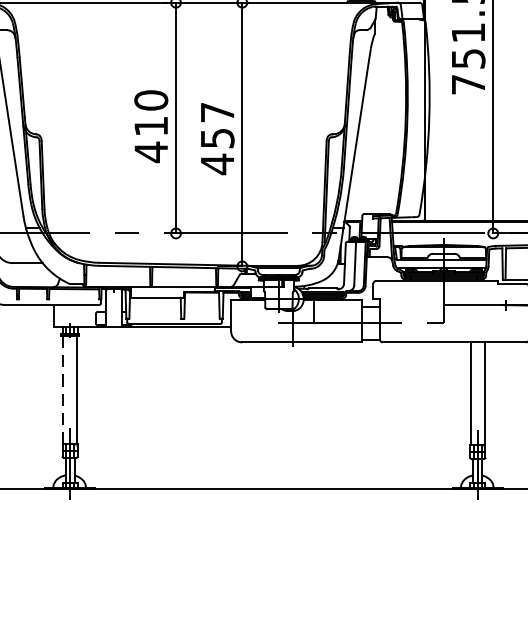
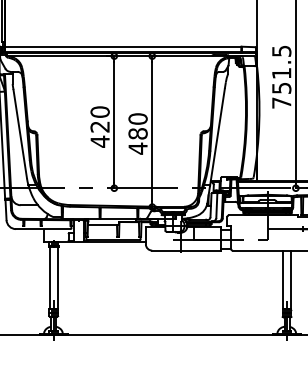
text: (150, 125) -> (99, 126), 410 -> 420
text: (216, 125) -> (137, 126), 457 -> 480
line: (62, 389) -> (49, 277), dashed -> solid

